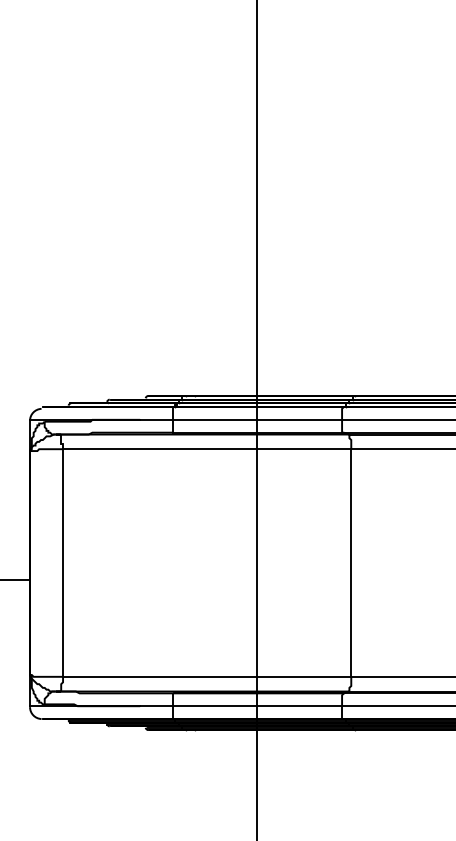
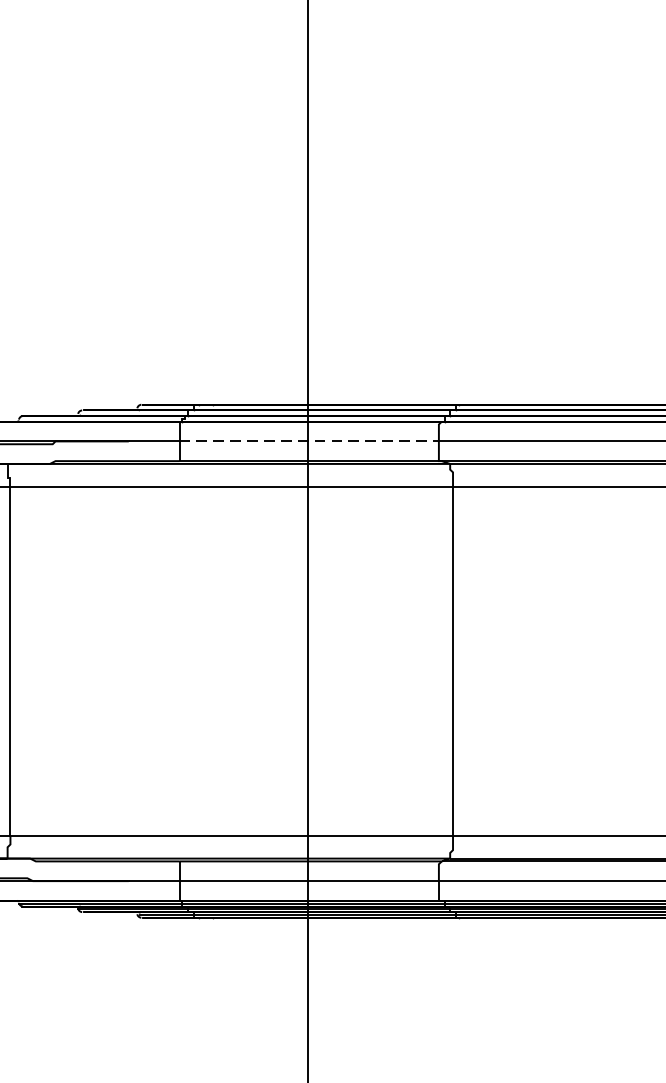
line: (258, 419) -> (310, 440), solid -> dashed

